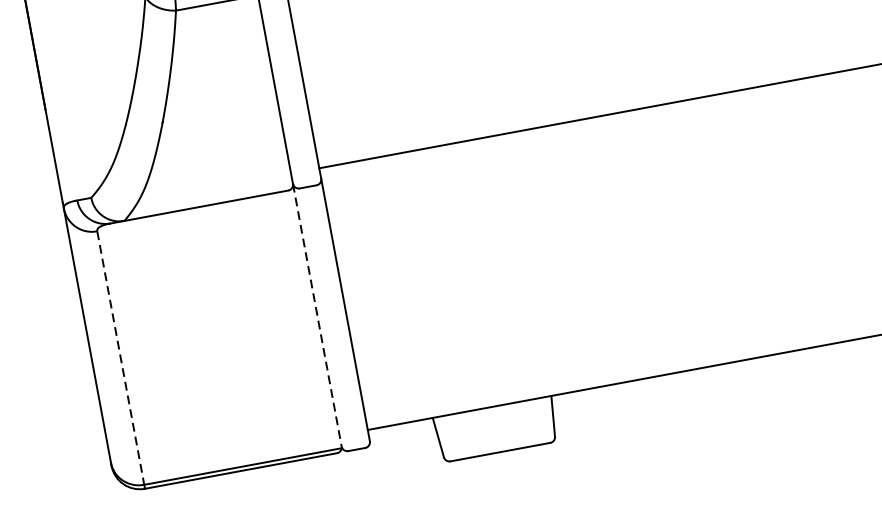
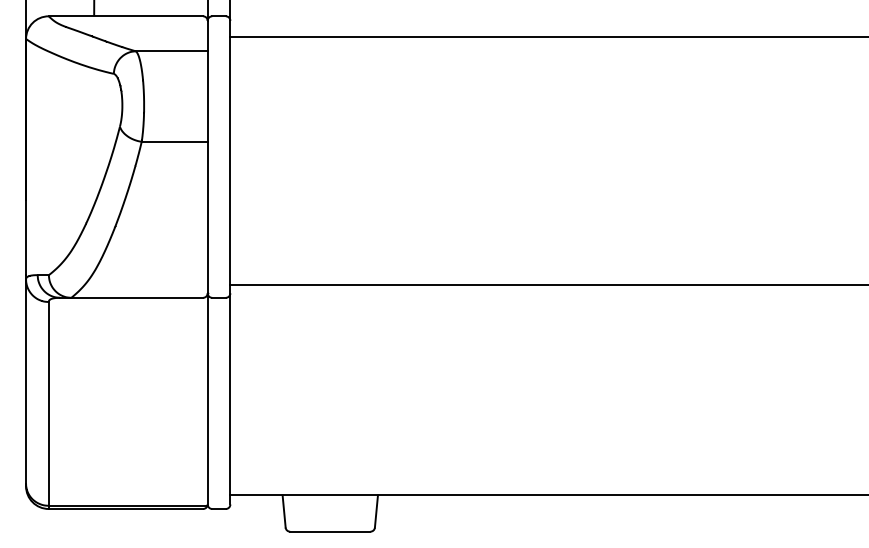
line: (316, 314) -> (207, 398), dashed -> solid
line: (120, 357) -> (48, 403), dashed -> solid

